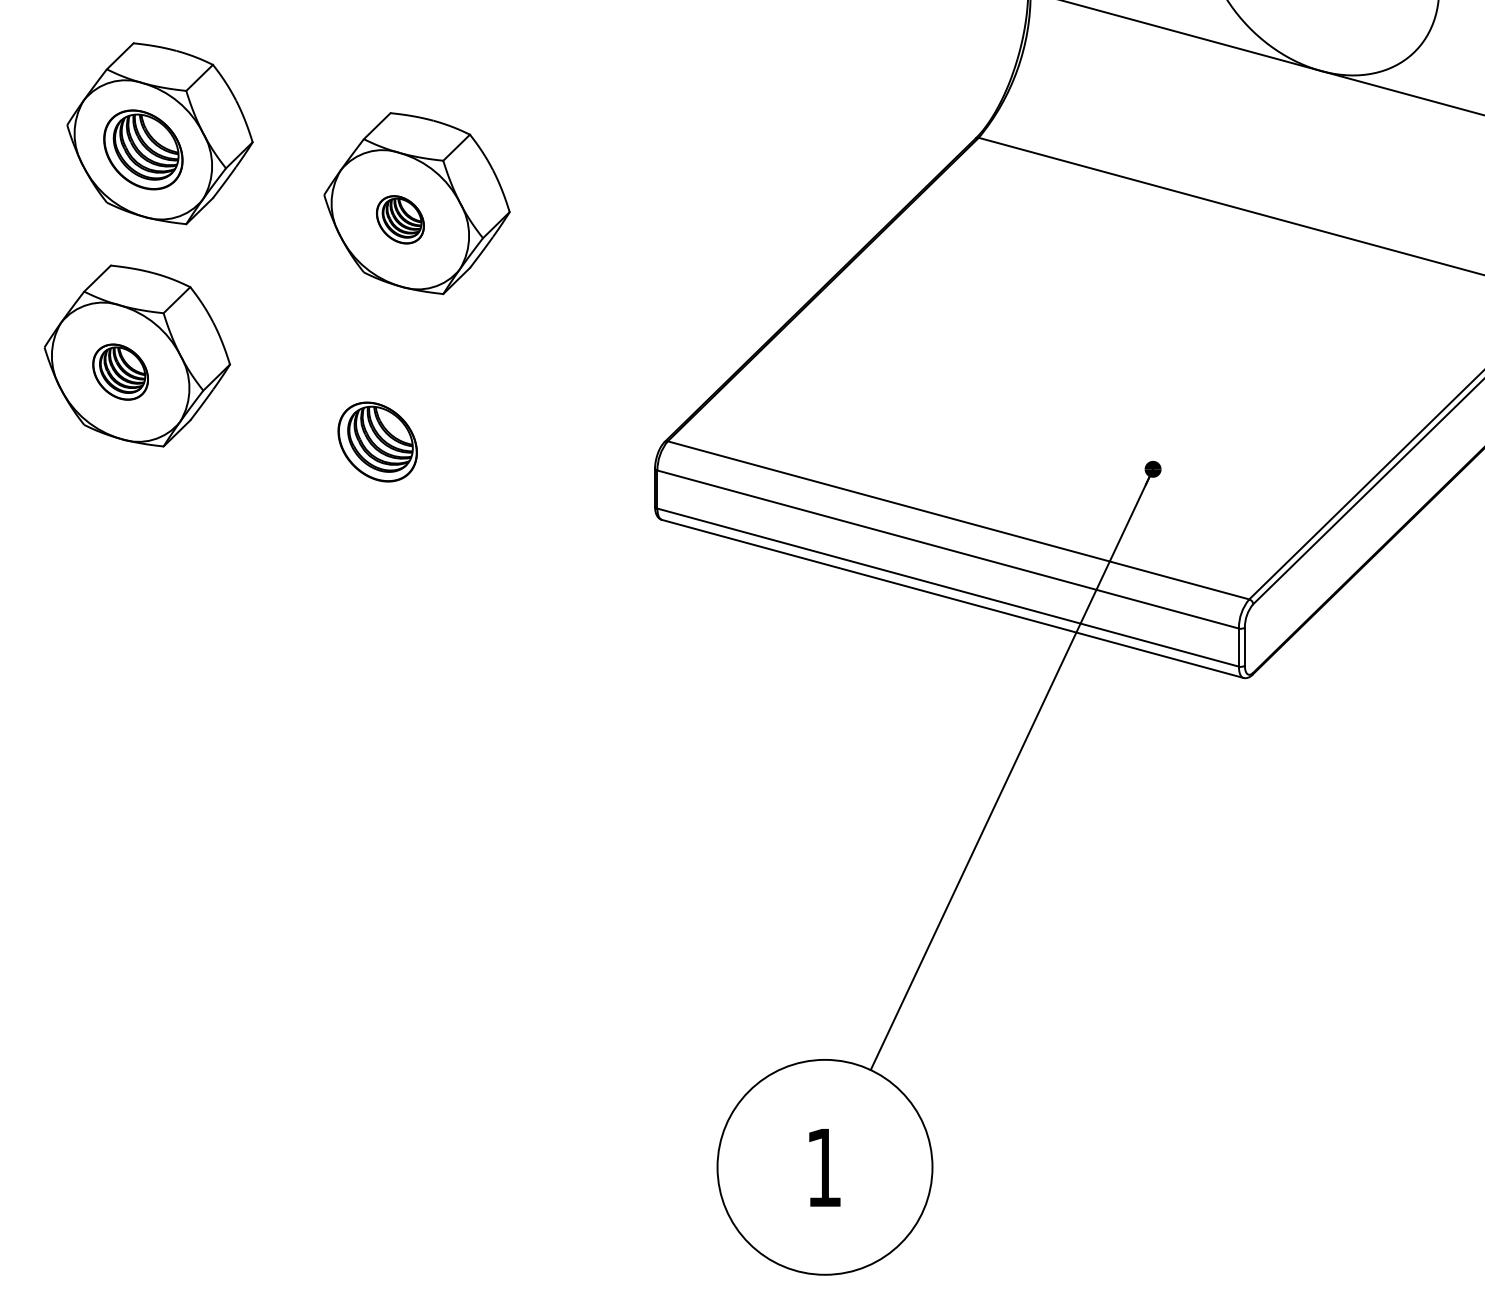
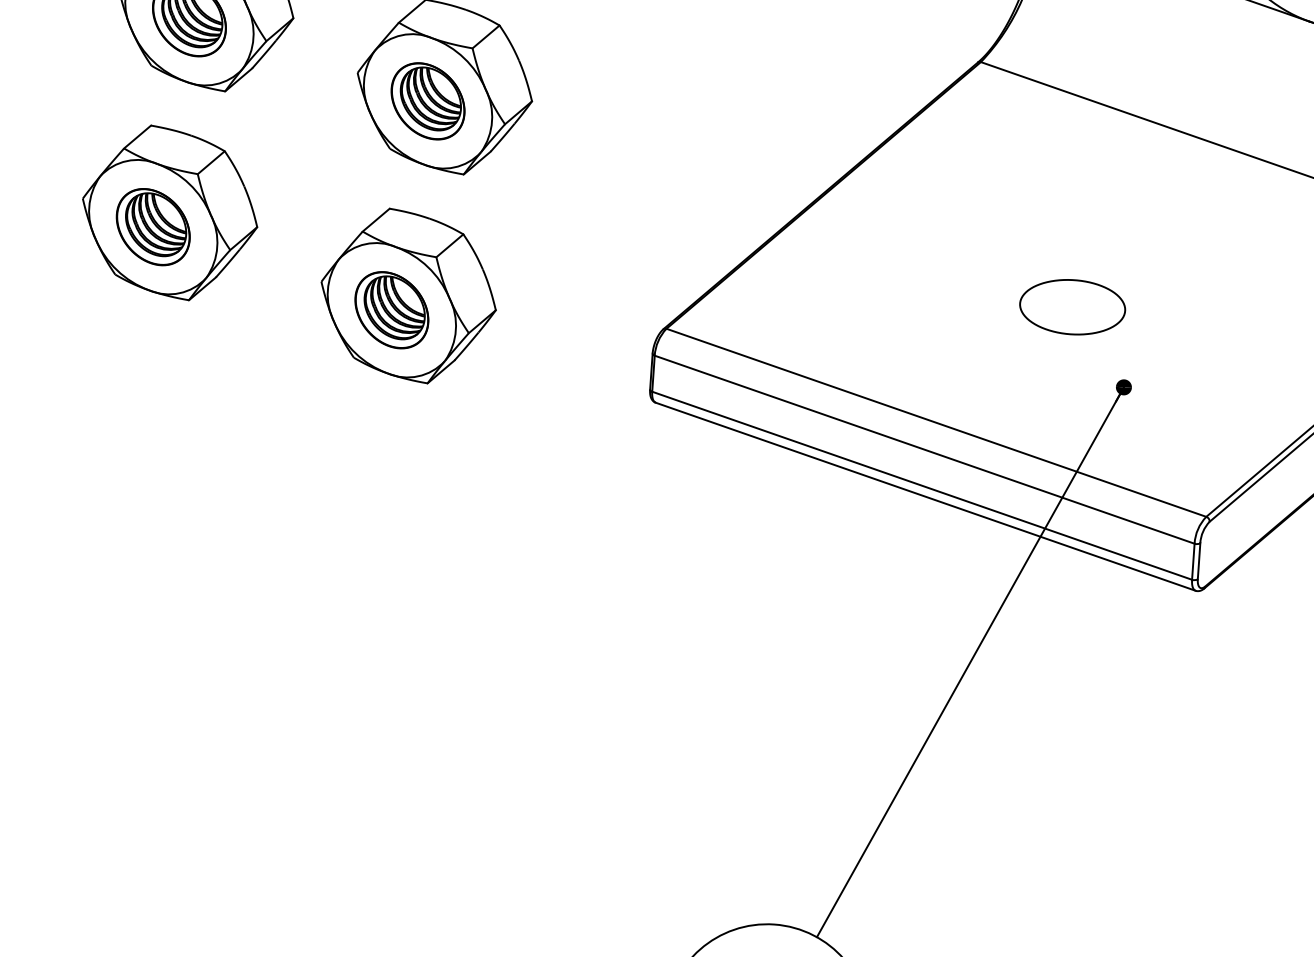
part: (400, 219) -> (428, 101), size x1.67
part: (120, 371) -> (153, 226), size x1.43
part: (1092, 388) -> (1071, 306), added
part: (394, 425) -> (408, 295), added

